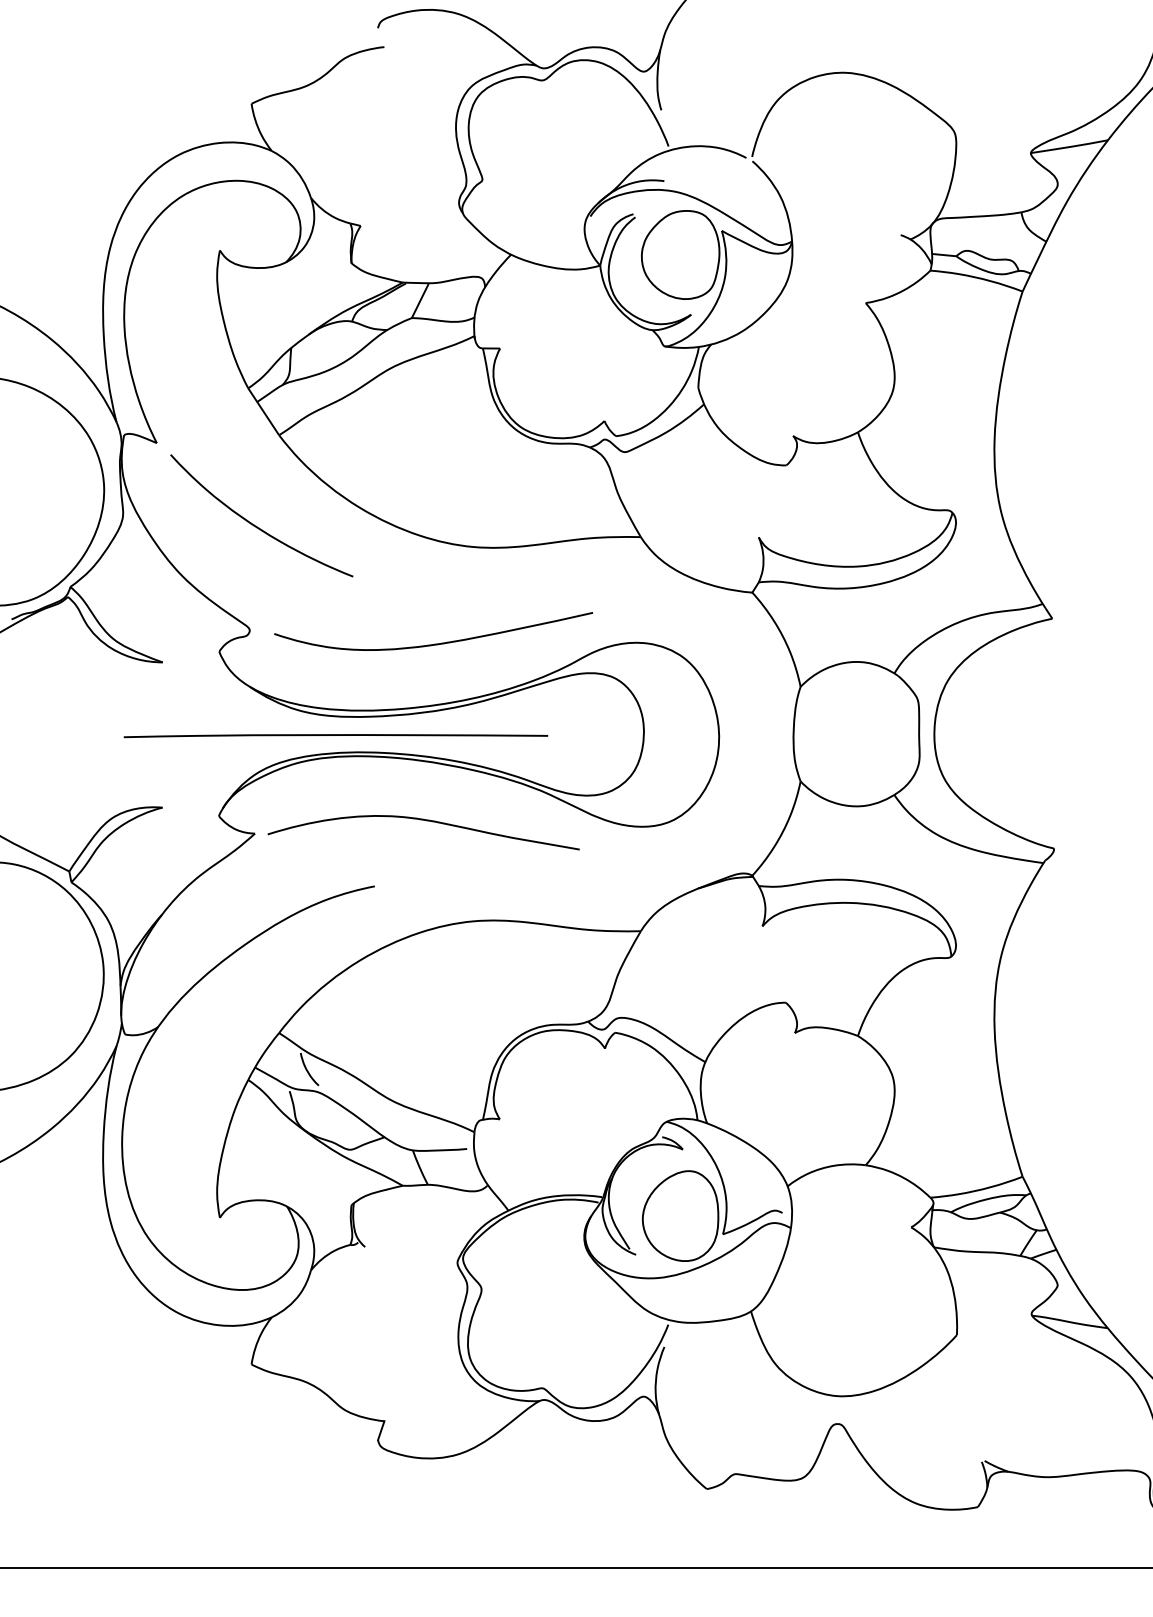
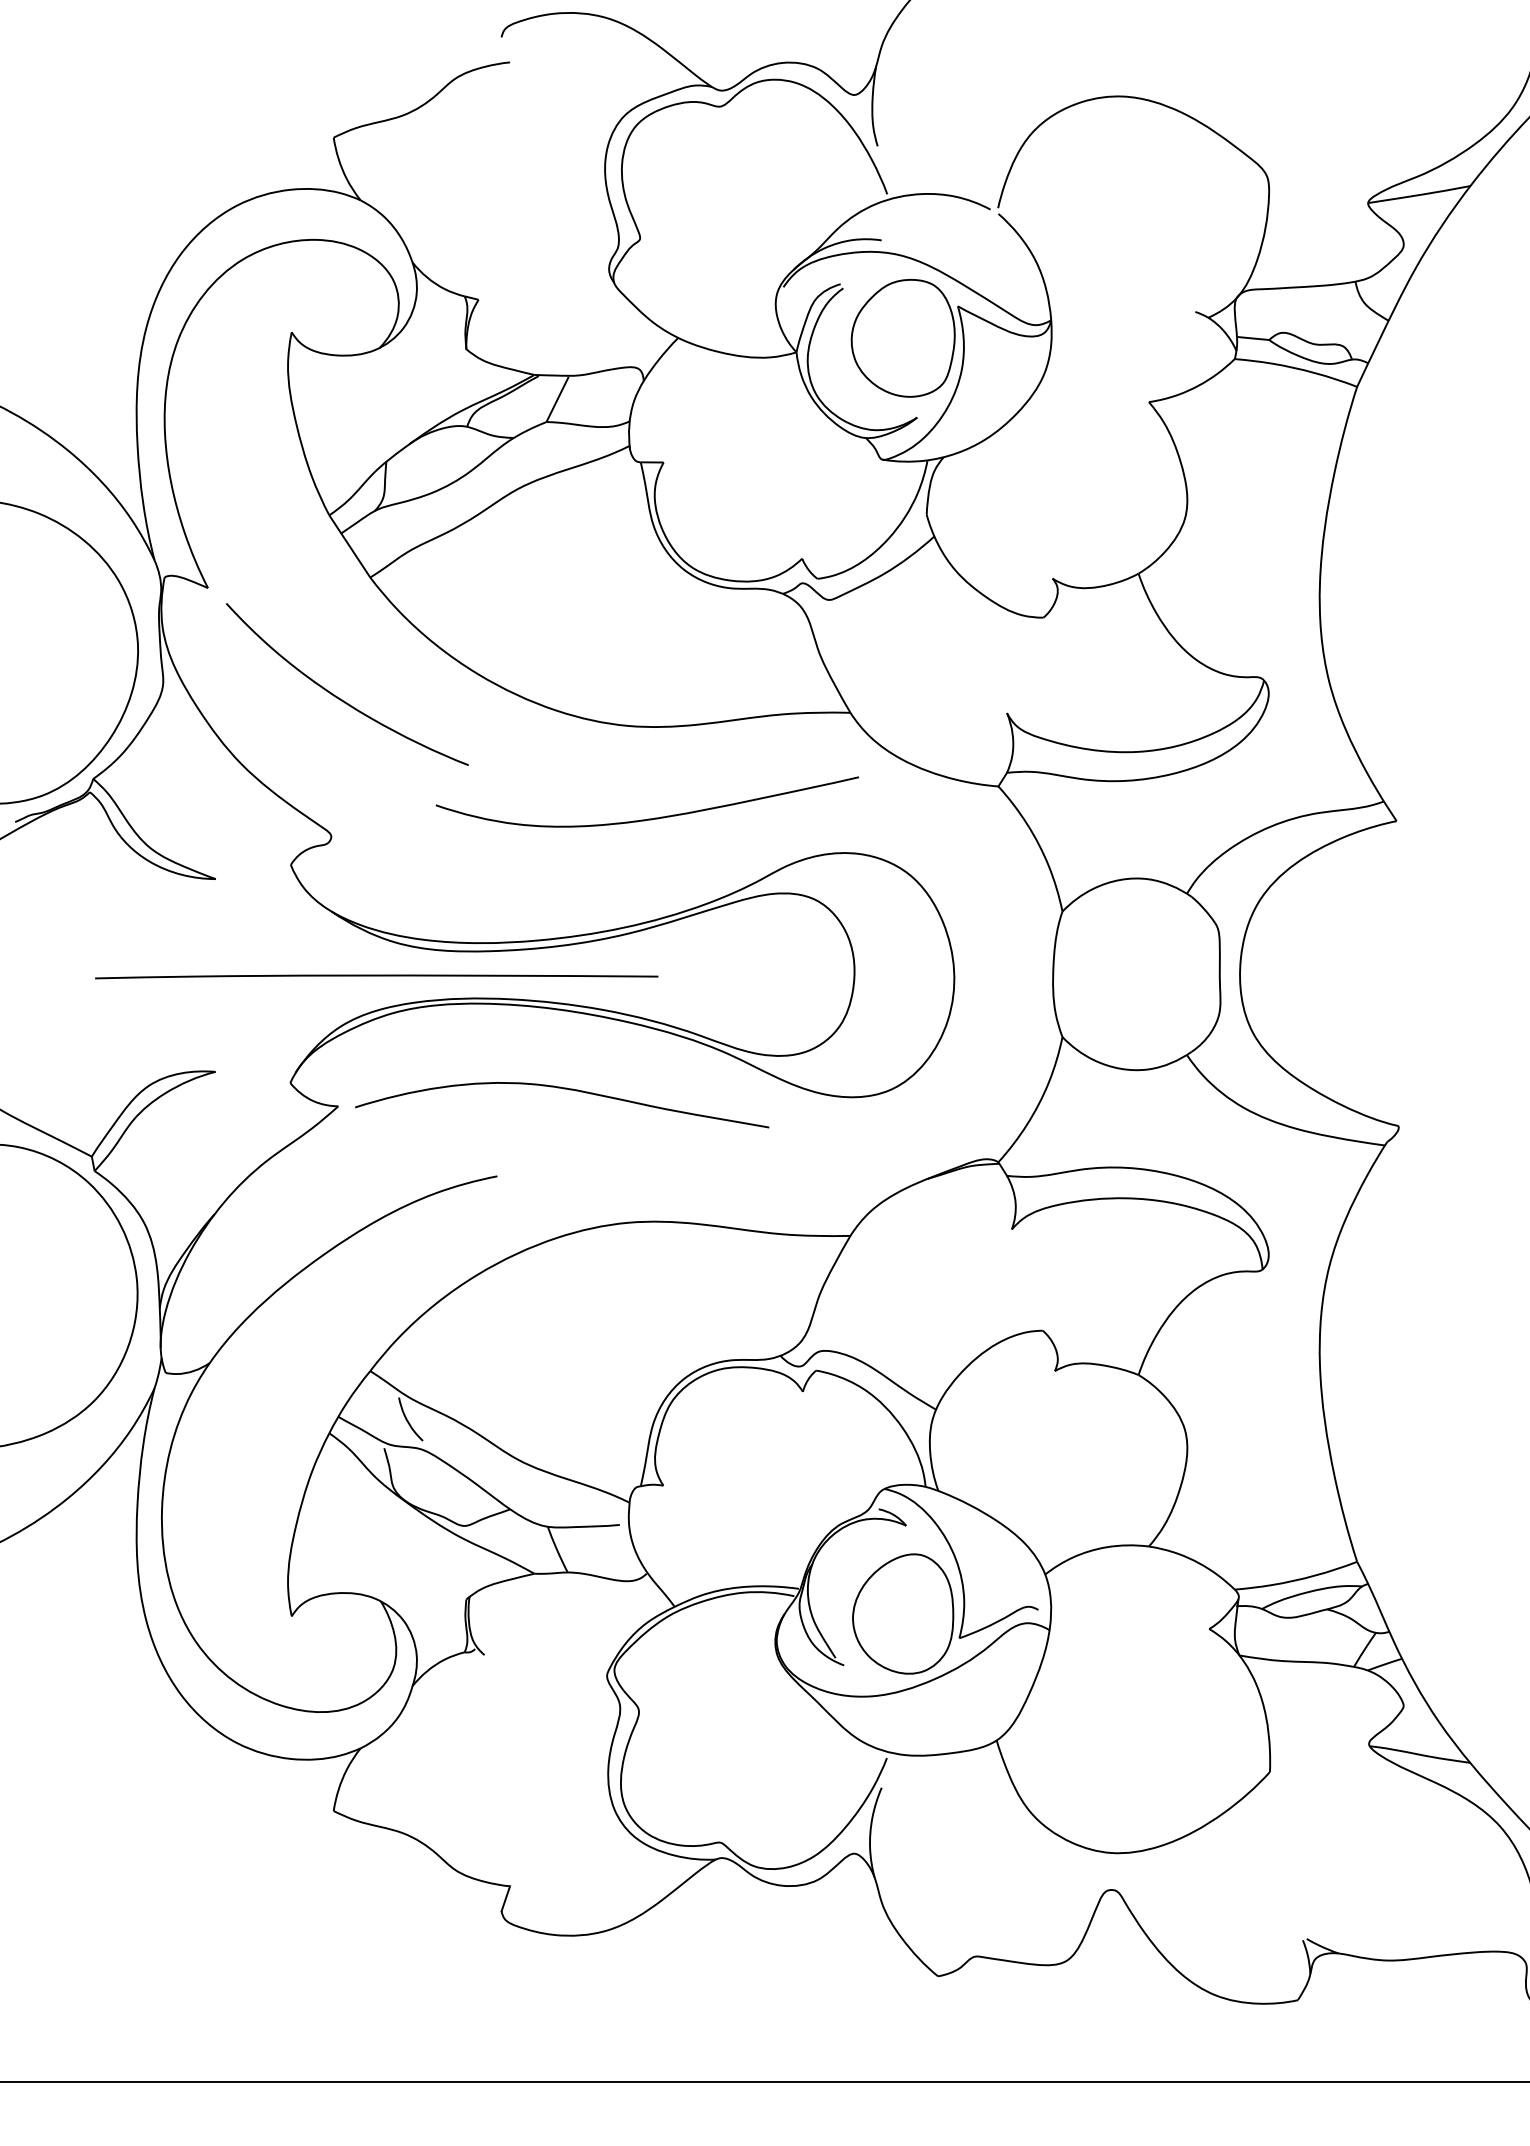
curve: (433, 643) -> (647, 818), moved
curve: (335, 735) -> (376, 976), moved

